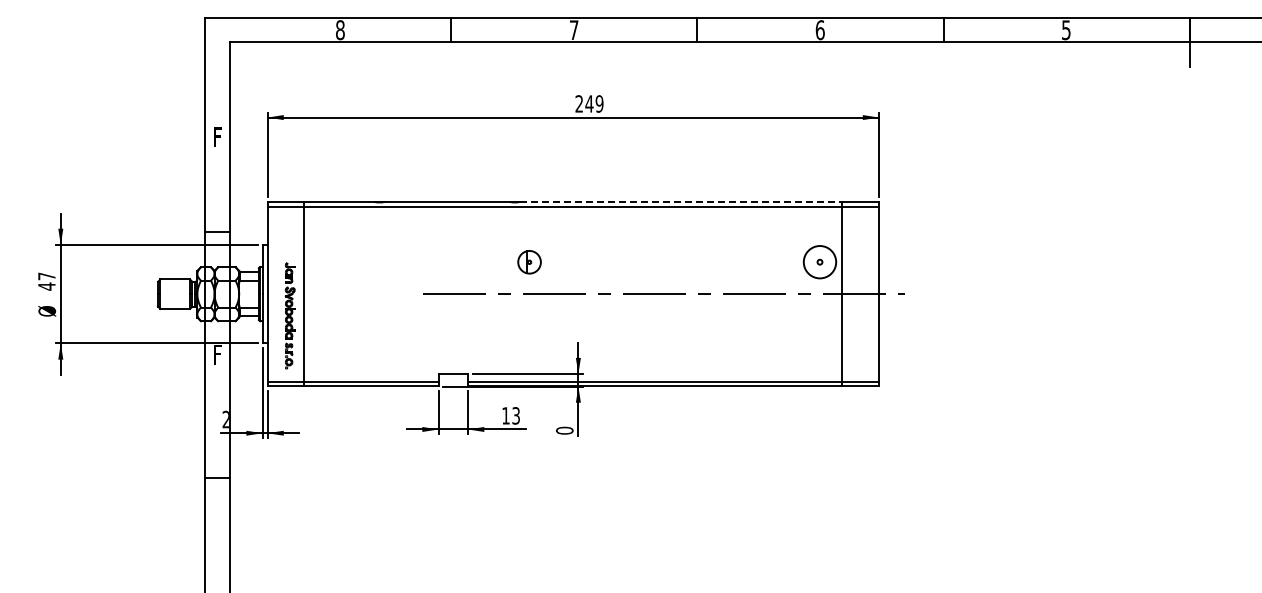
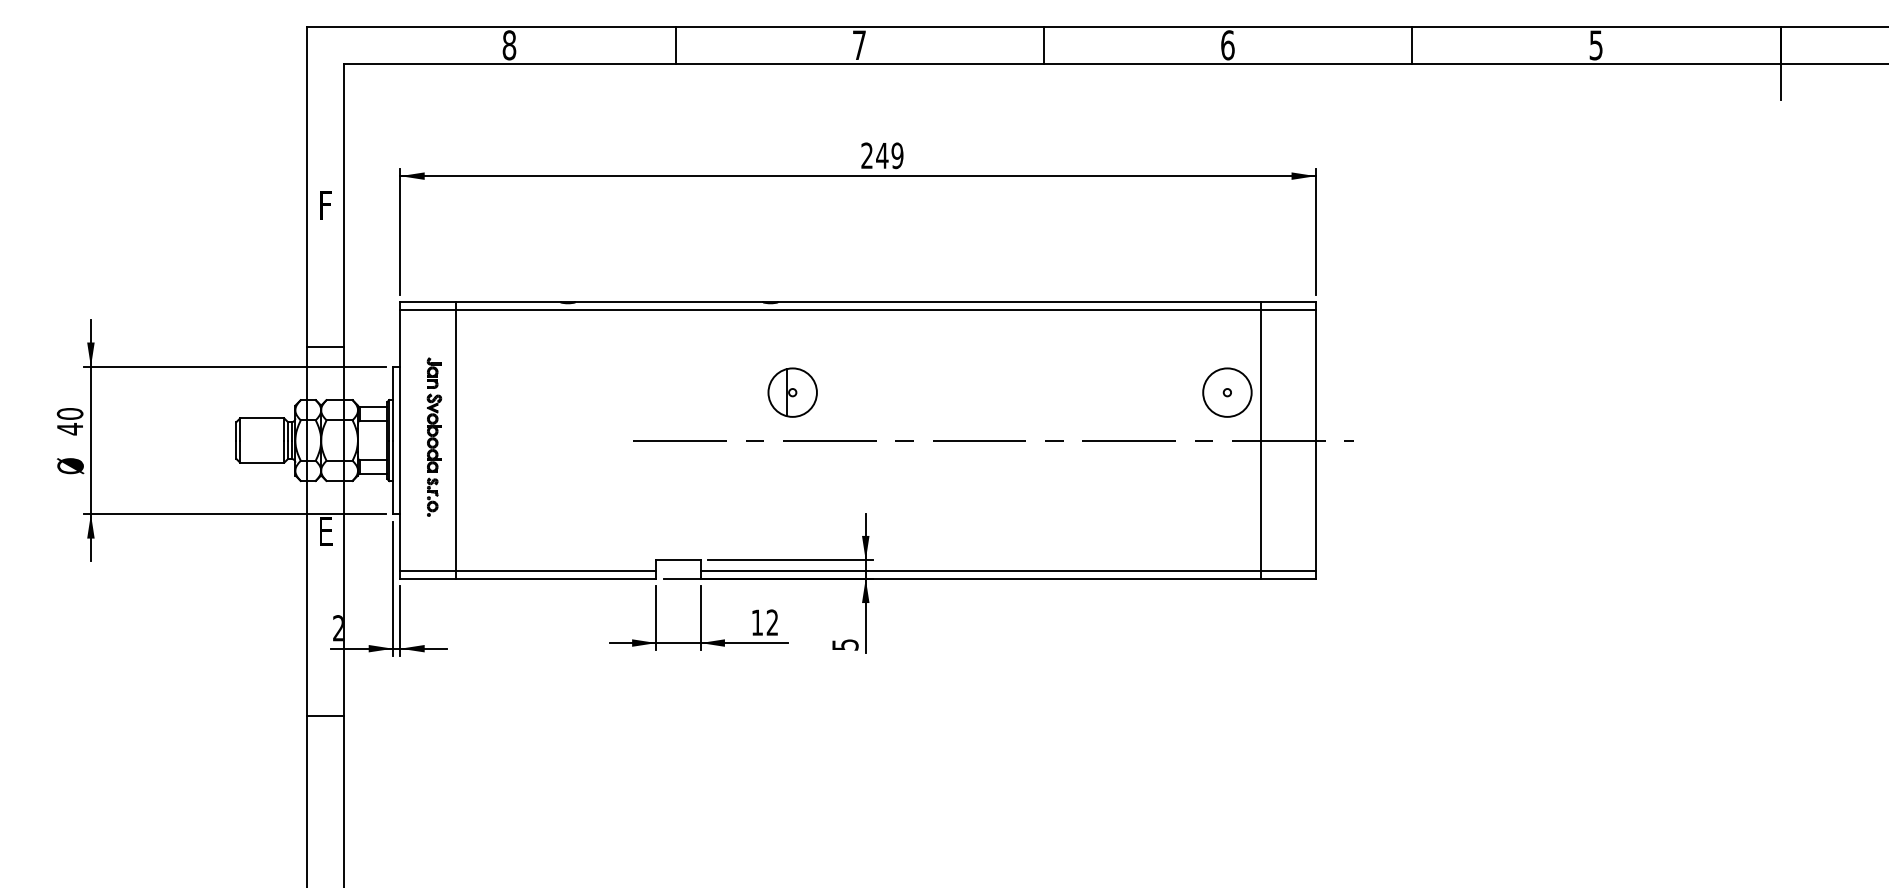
line: (681, 201) -> (1020, 301), dashed -> solid
part: (529, 262) -> (792, 393), size x1.43
text: (46, 276) -> (69, 414), 47 -> 40
part: (289, 315) -> (433, 436), moved
text: (218, 355) -> (326, 532), F -> E
text: (515, 415) -> (771, 622), 13 -> 12
text: (564, 430) -> (844, 644), 0 -> 5

